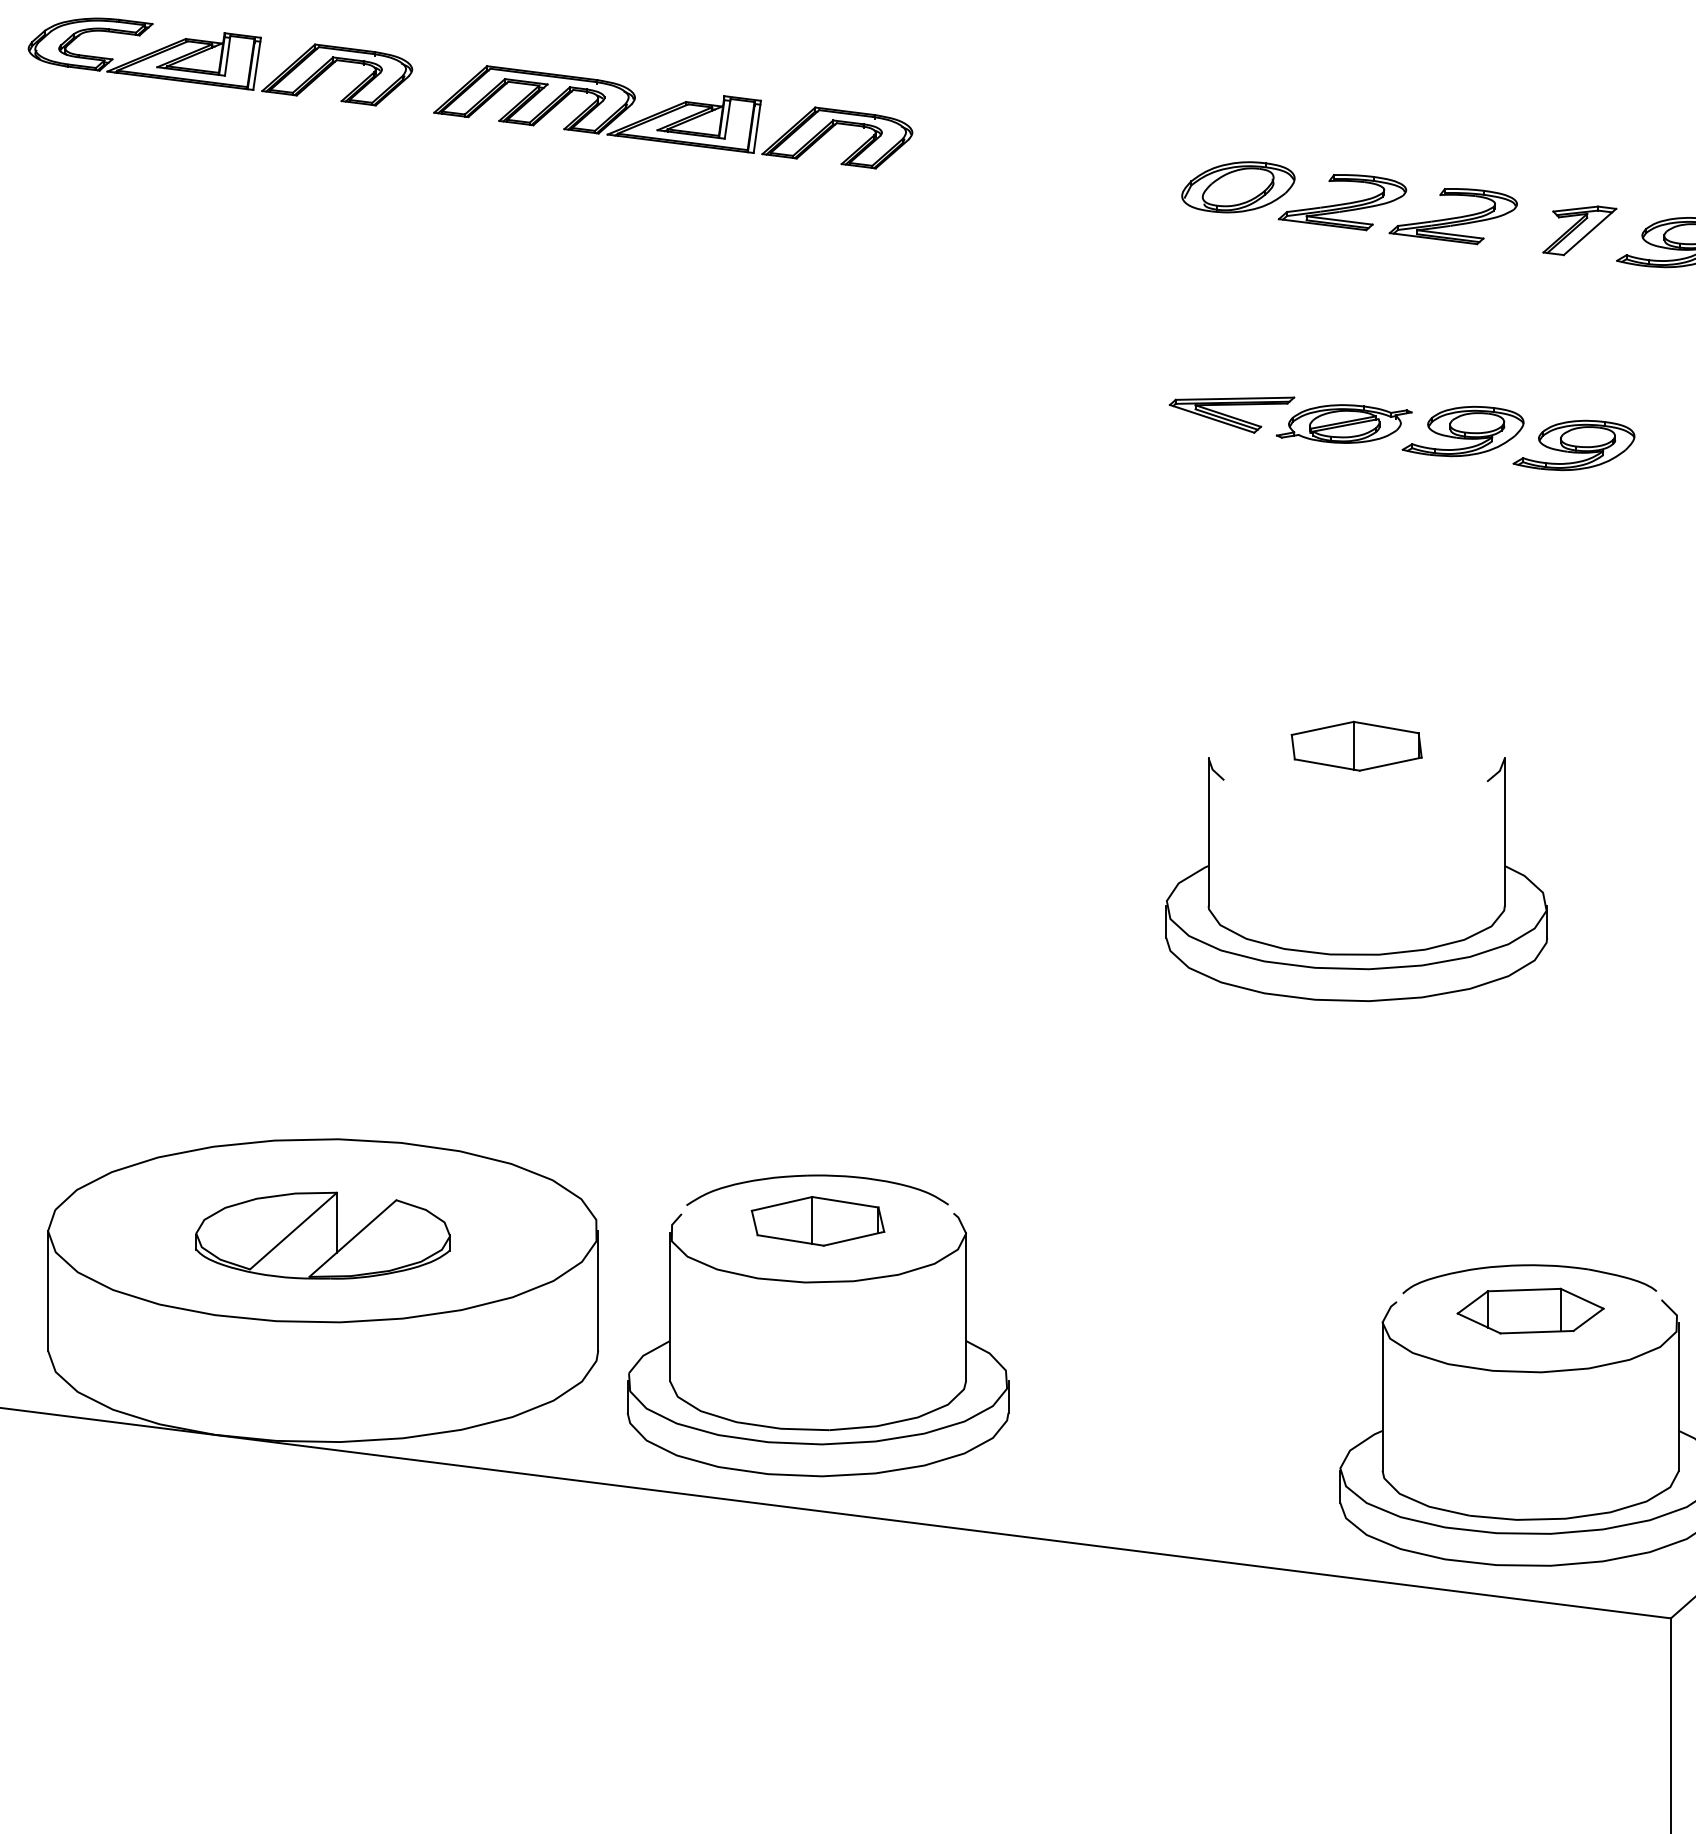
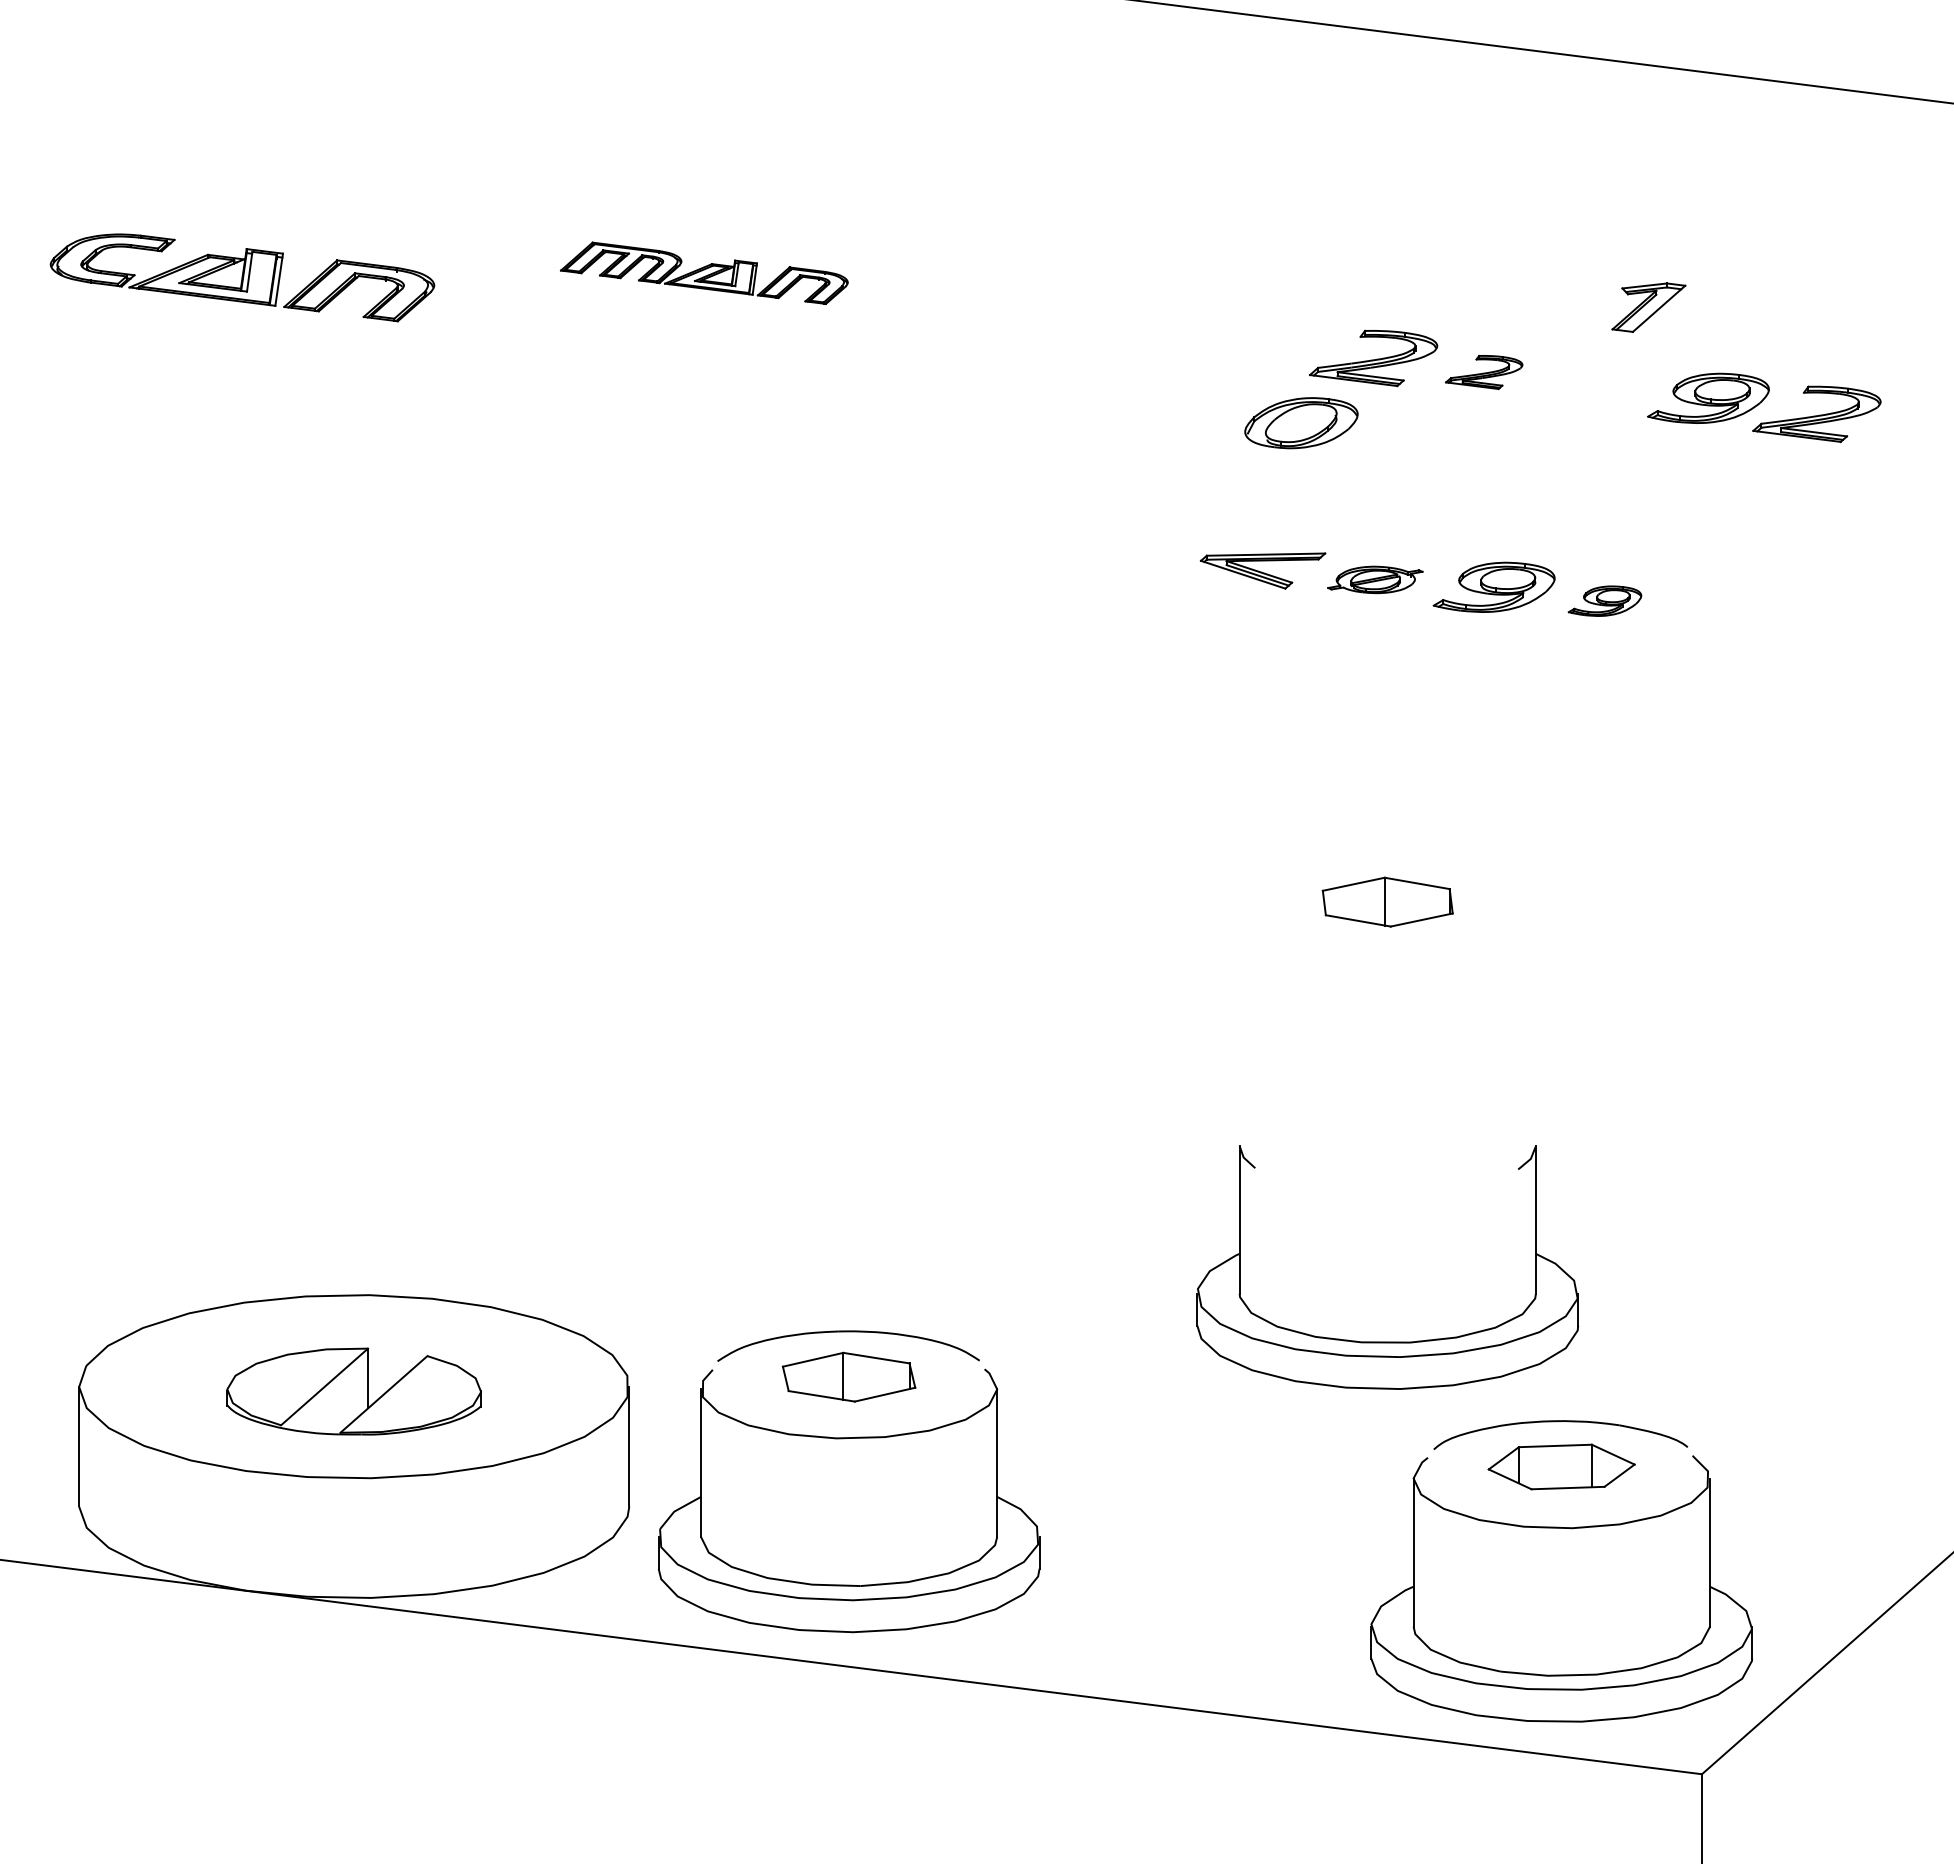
part: (220, 61) -> (242, 277), moved
part: (673, 117) -> (704, 273), size x0.6
part: (1238, 187) -> (1301, 423), moved
part: (1452, 216) -> (1483, 372), size x0.6
part: (1579, 230) -> (1648, 307), moved
part: (1344, 423) -> (1375, 579), size x0.7
part: (1573, 444) -> (1604, 600), size x0.6
part: (1356, 953) -> (1387, 1341), moved

